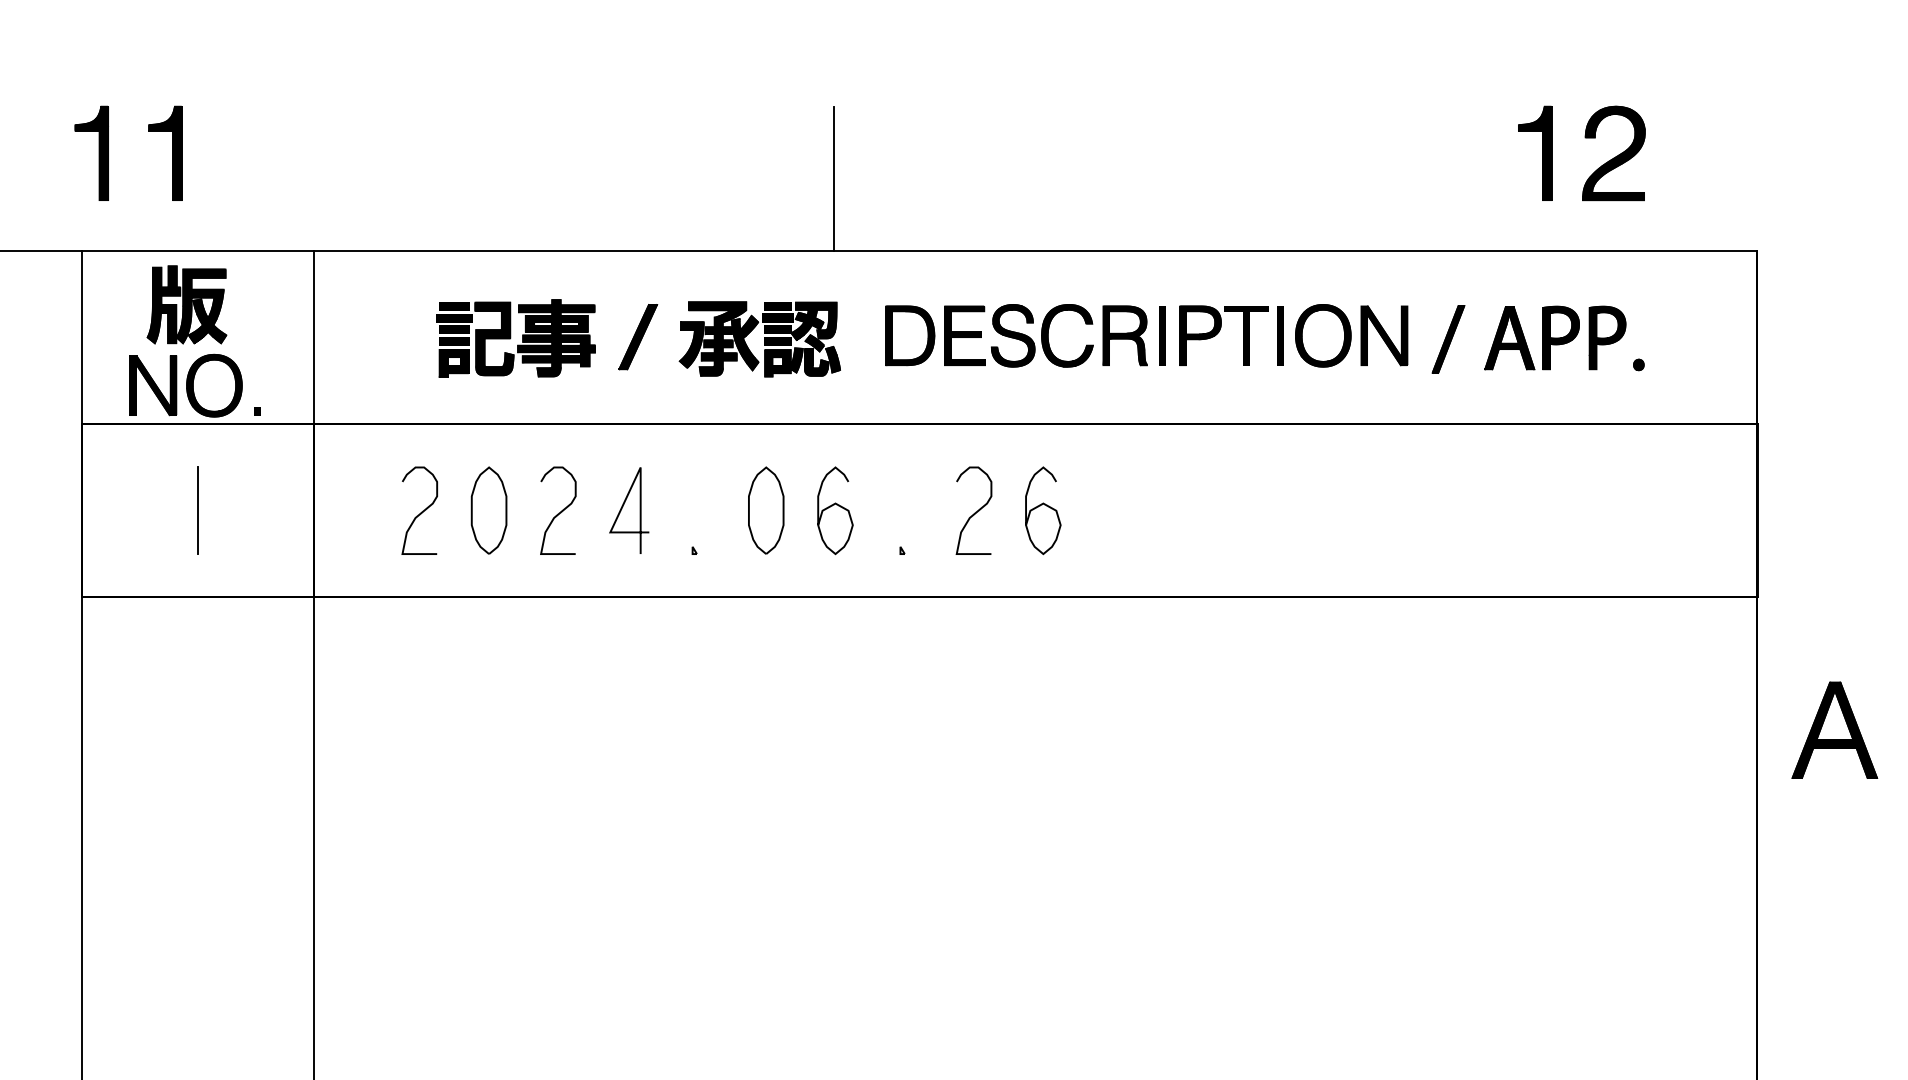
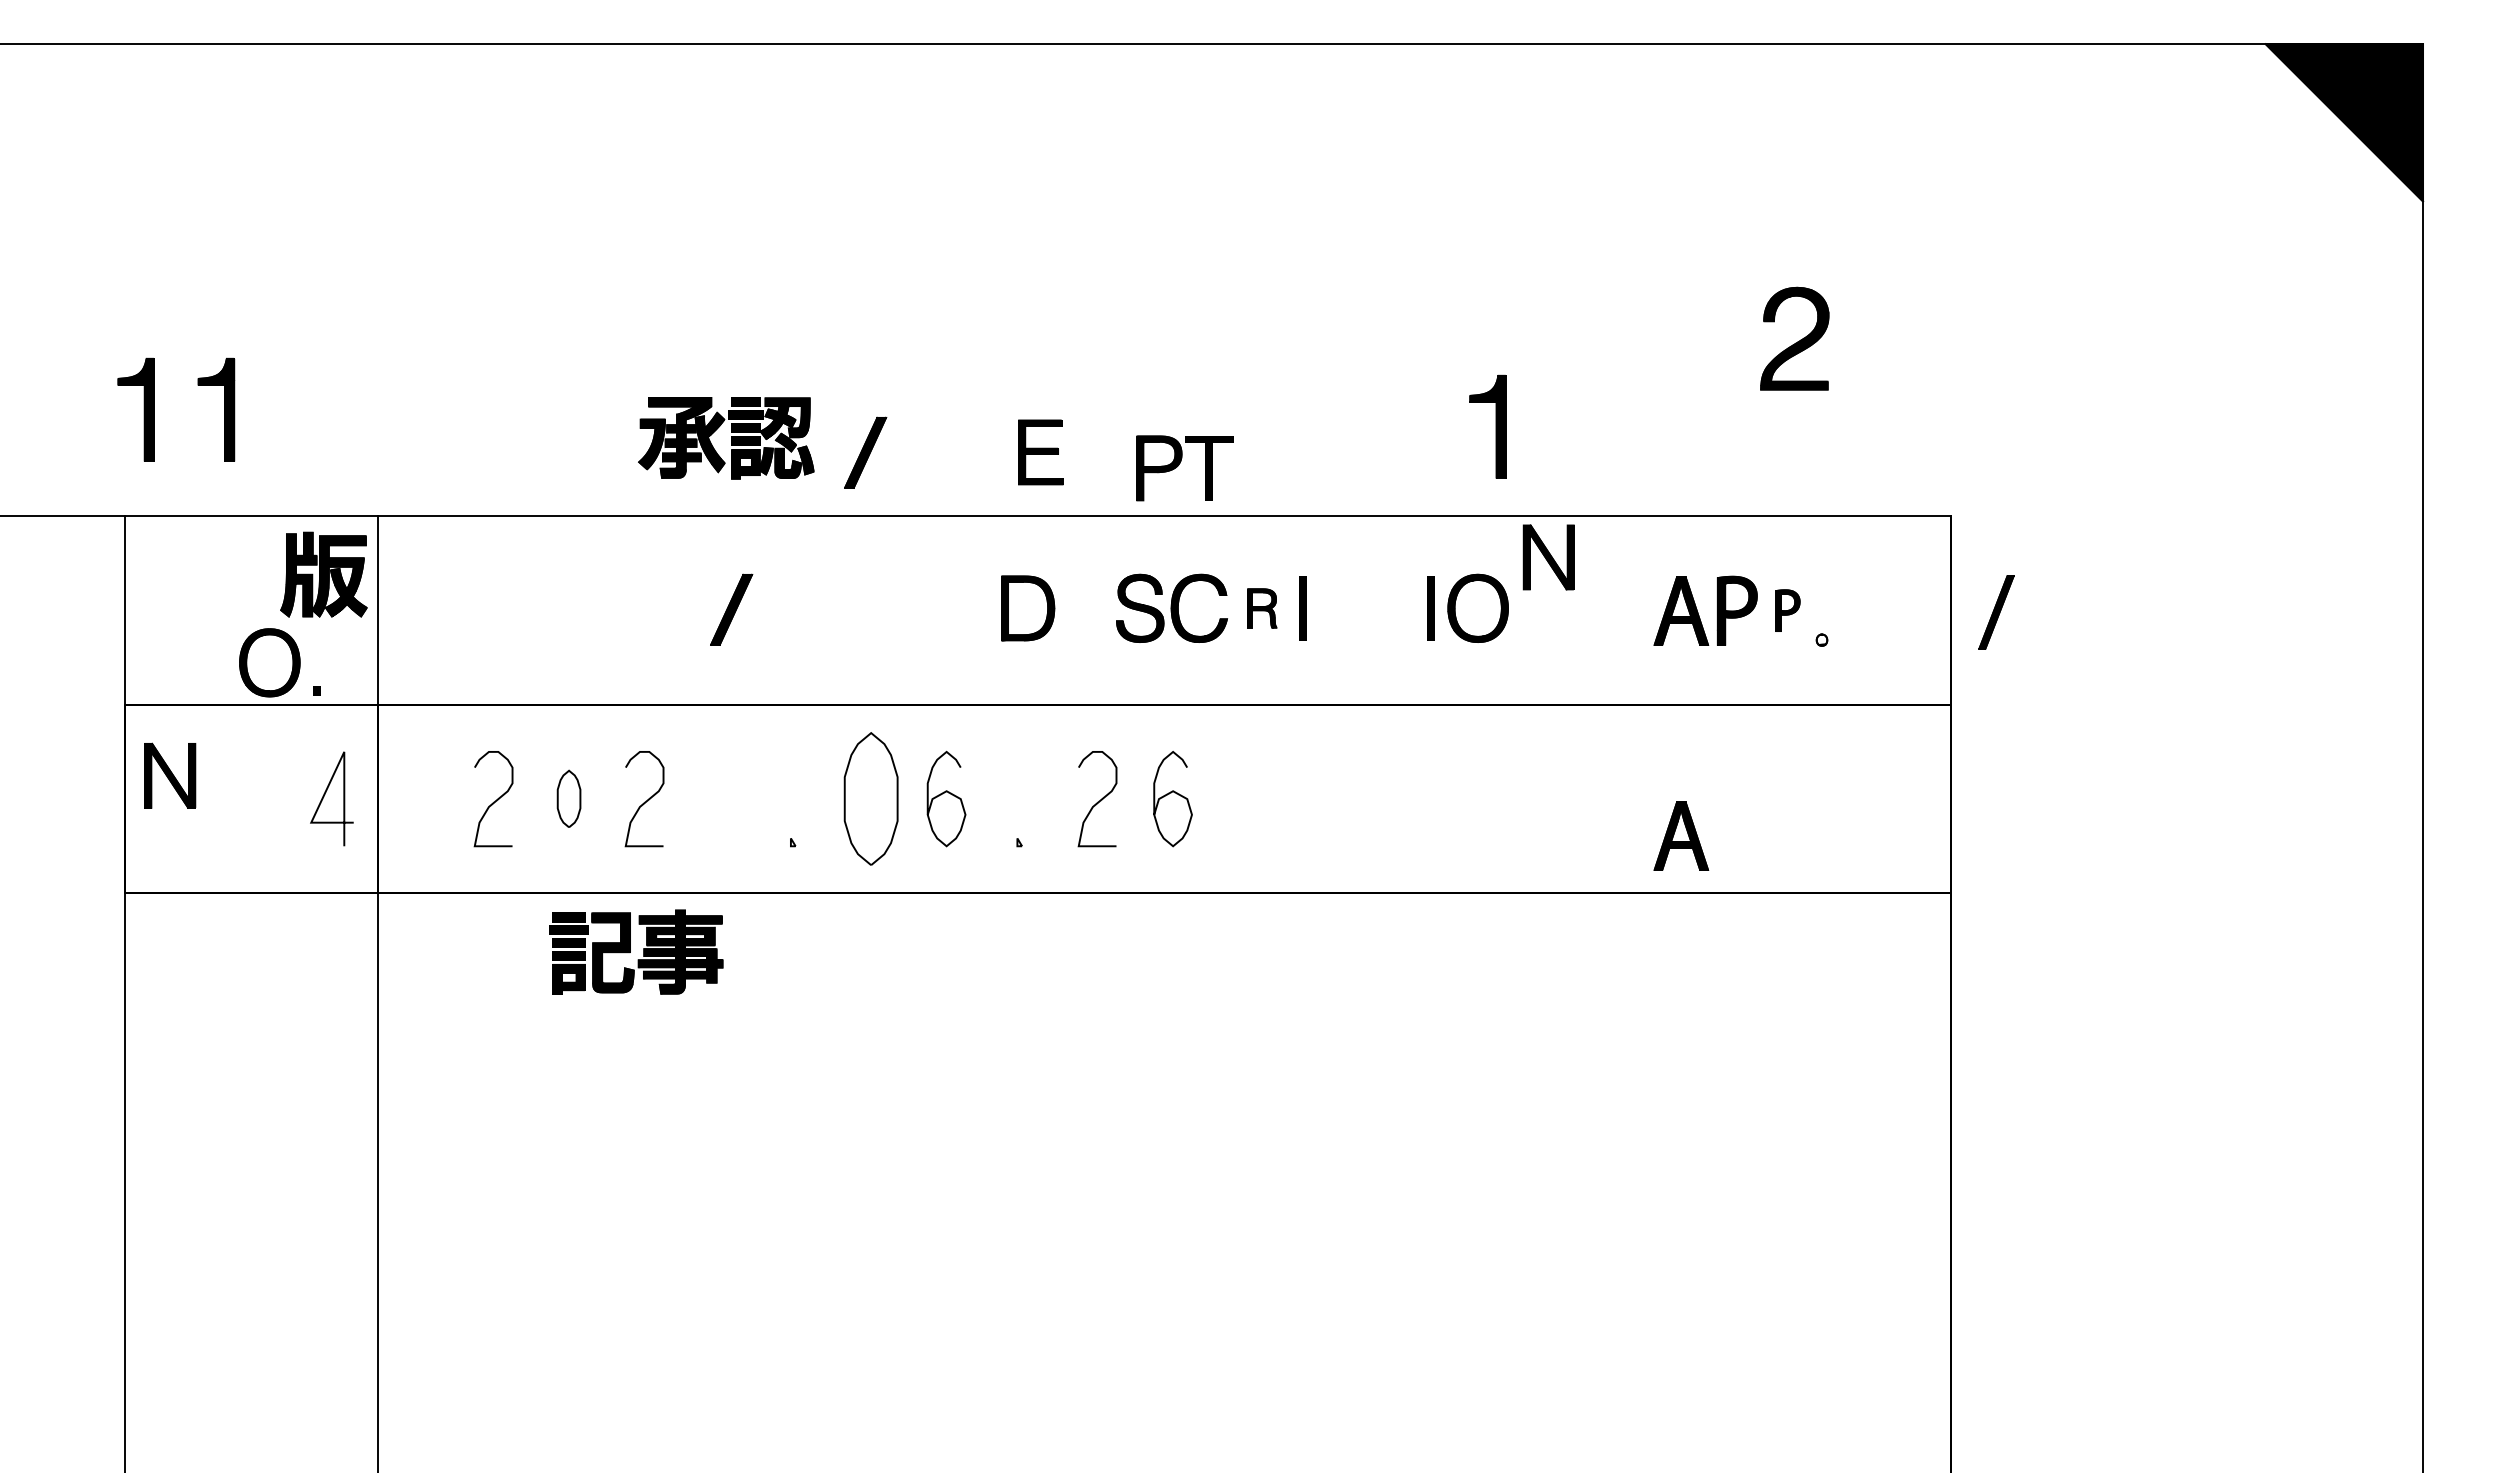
part: (1542, 153) -> (1495, 426), moved
part: (1613, 153) -> (1794, 338), moved
line: (833, 178) -> (944, 436), removed
part: (761, 192) -> (865, 452), added
part: (186, 304) -> (323, 574), moved
part: (1218, 334) -> (1178, 466), moved
part: (964, 335) -> (1040, 452), moved
part: (1124, 335) -> (1261, 608), size x0.6
part: (1384, 335) -> (1548, 557), moved
part: (516, 337) -> (636, 951), moved
part: (1607, 337) -> (1787, 610), size x0.6
part: (760, 339) -> (726, 438), moved
part: (1448, 339) -> (1996, 612), moved
fill: (1638, 364) -> (1821, 639), removed
part: (153, 385) -> (170, 775), moved
line: (623, 506) -> (325, 794), moved
line: (197, 510) -> (251, 798), removed
part: (488, 510) -> (568, 798), size x0.6
part: (765, 510) -> (870, 798), size x1.4
part: (1509, 544) -> (1681, 835), added
part: (1834, 730) -> (2035, 1038), removed

